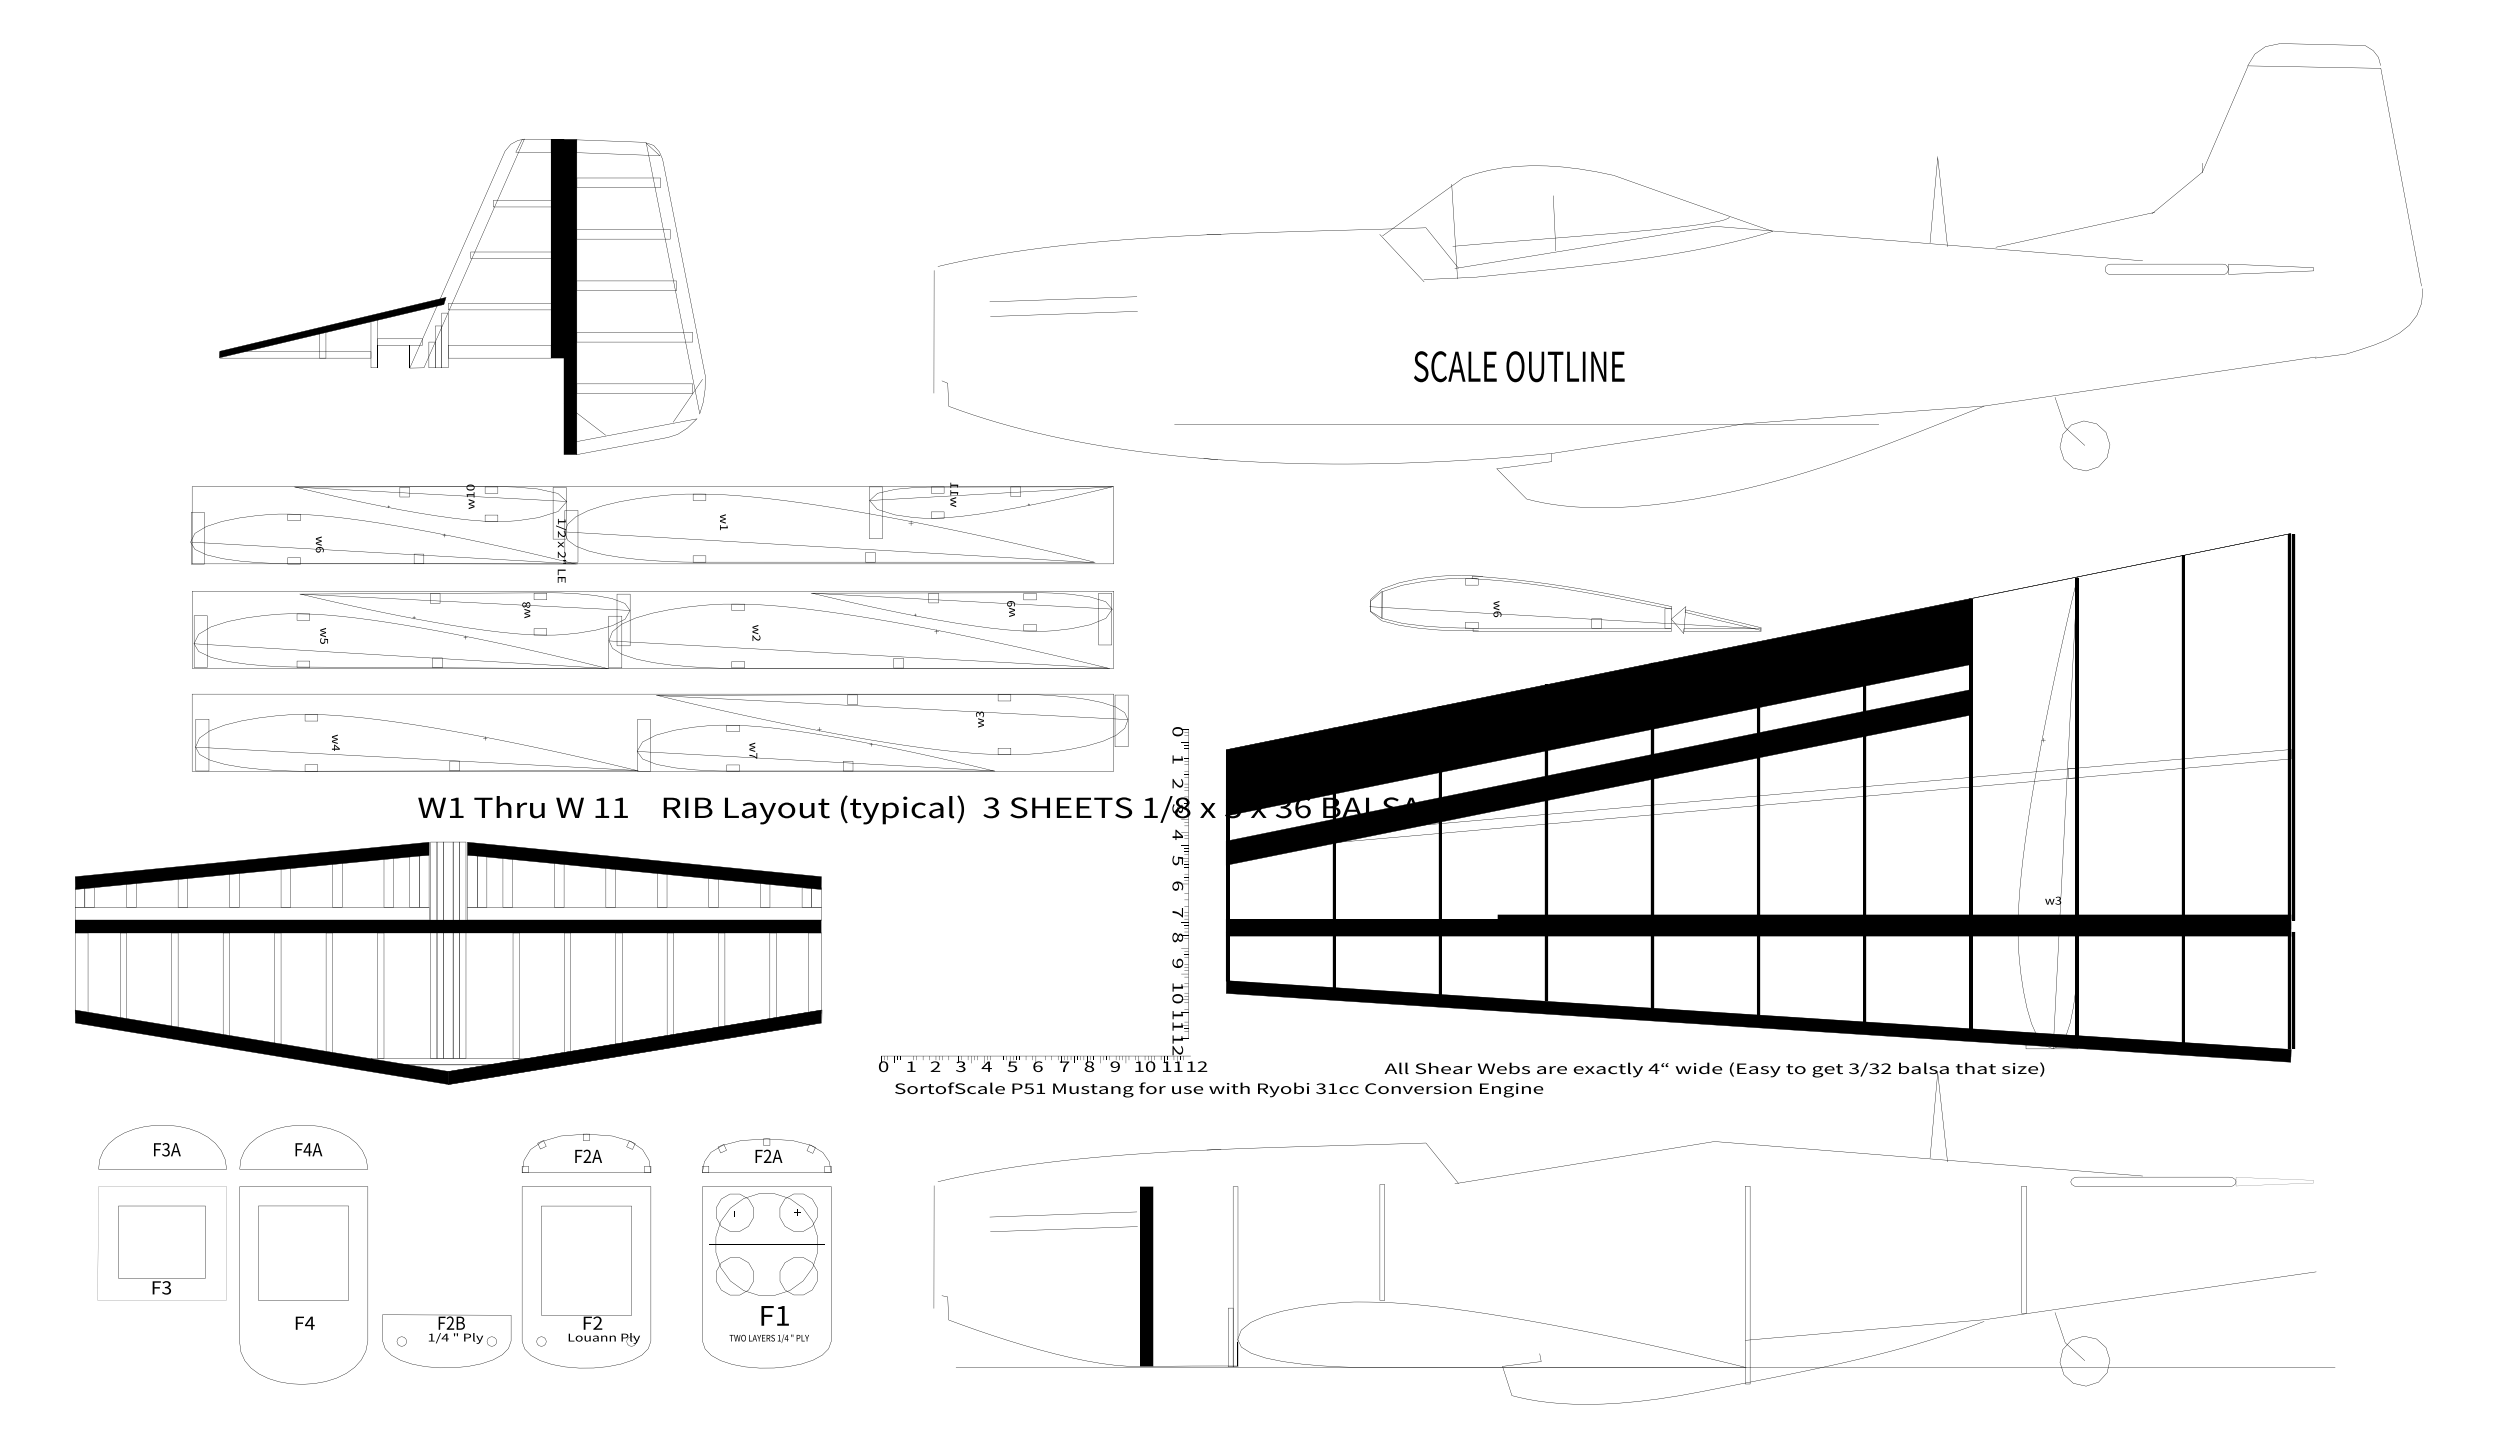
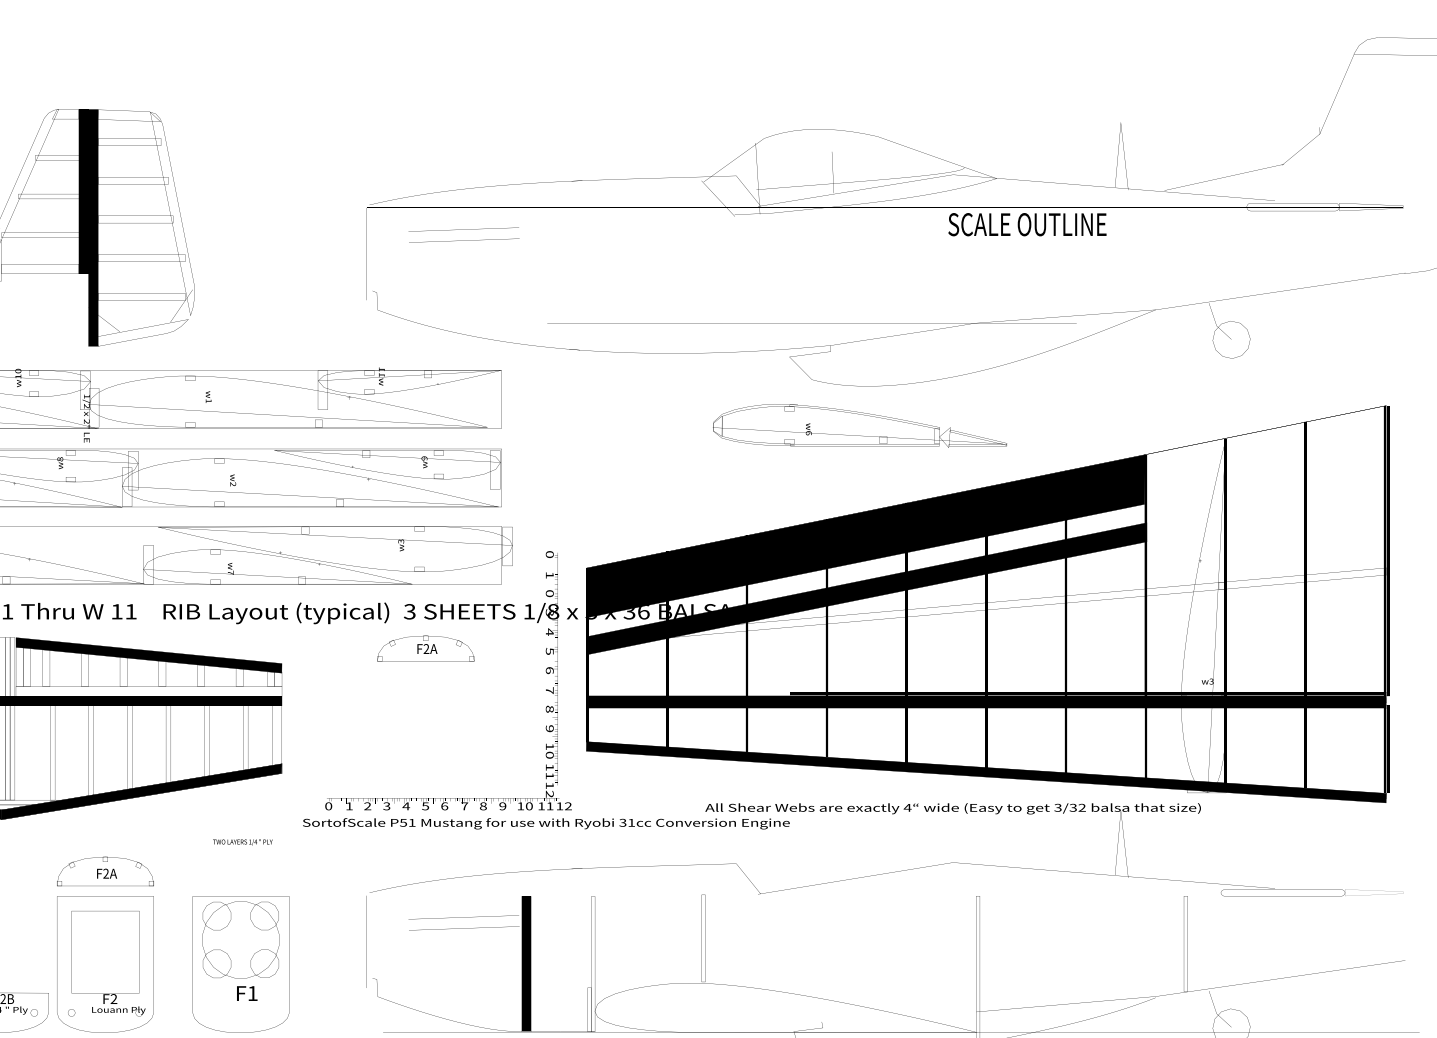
text: (1519, 366) -> (1027, 224), moved
text: (1565, 604) -> (859, 425), moved
text: (1177, 783) -> (549, 593), 2 -> 0
text: (1219, 1089) -> (546, 823), moved
text: (766, 1155) -> (425, 648), moved
text: (768, 1338) -> (242, 842), moved

